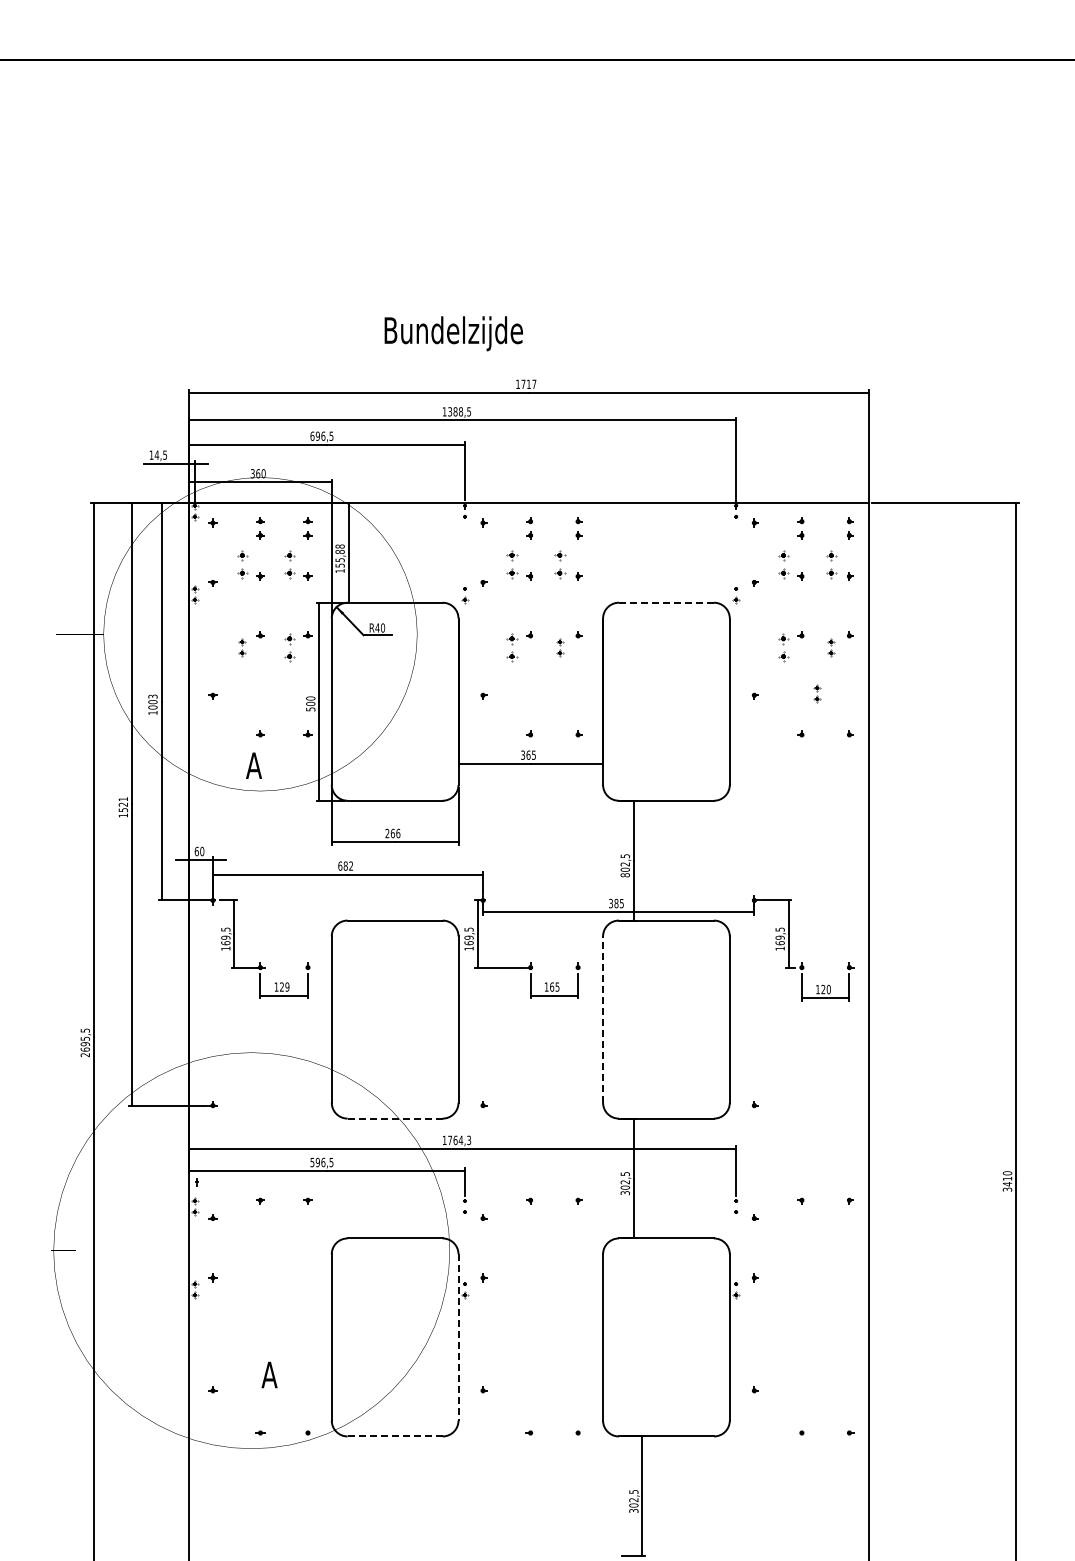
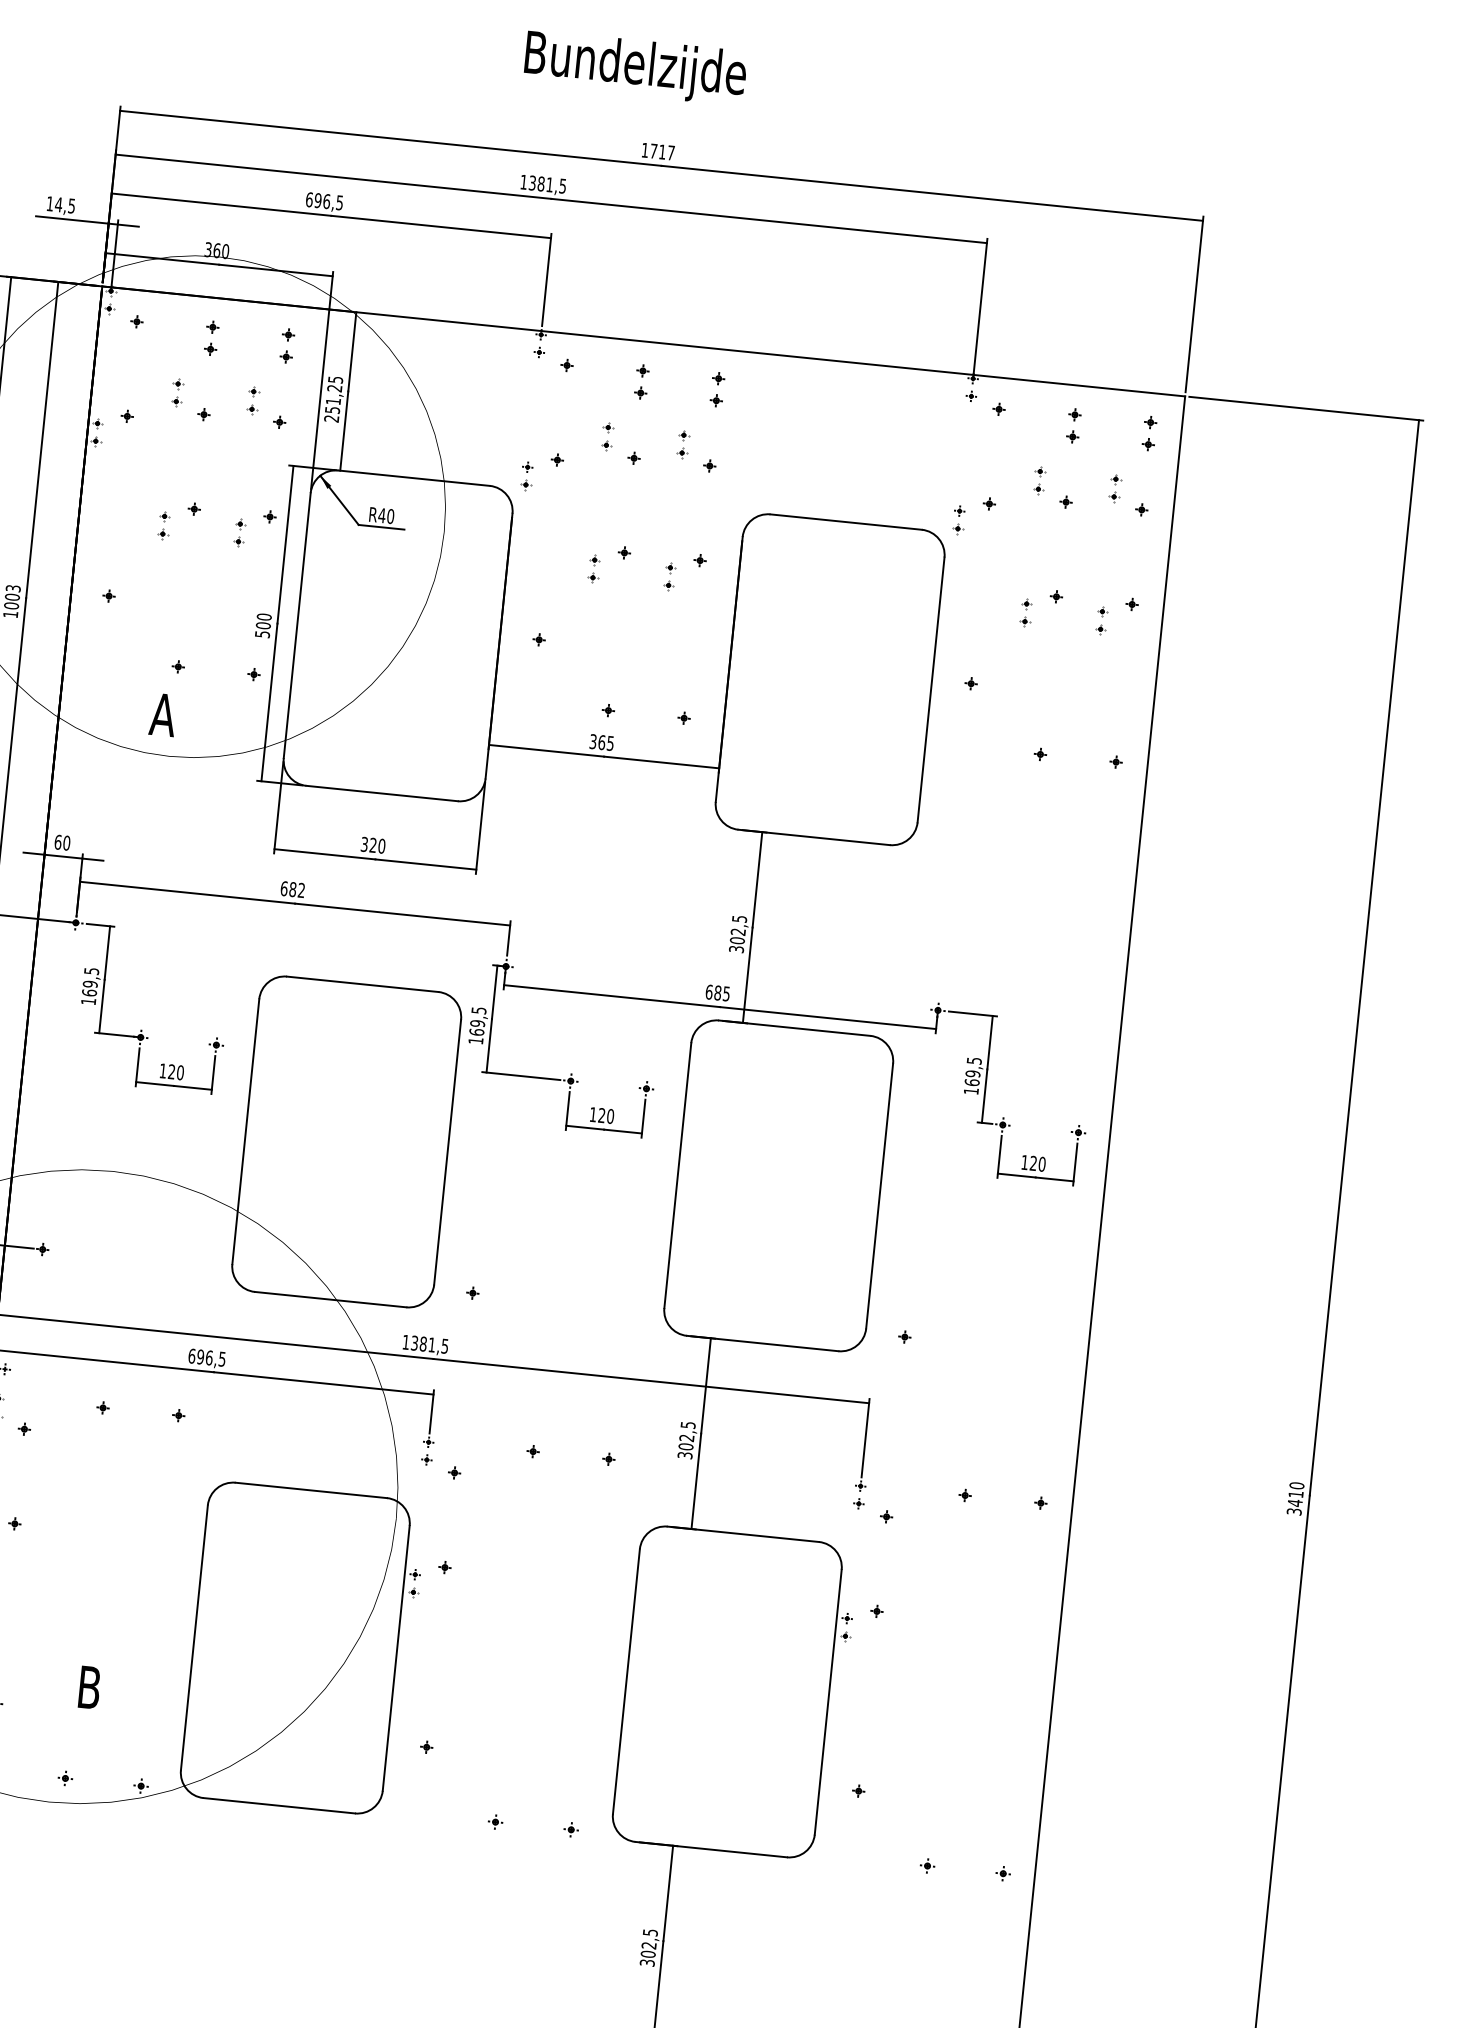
text: (453, 333) -> (635, 67), moved
text: (461, 411) -> (550, 184), 1388,5 -> 1381,5
text: (339, 558) -> (332, 398), 155,88 -> 251,25
part: (242, 564) -> (177, 392), size x0.62
part: (290, 564) -> (253, 400), size x0.62
part: (513, 564) -> (608, 436), size x0.62
part: (560, 564) -> (683, 444), size x0.62
part: (784, 564) -> (1040, 480), size x0.62
part: (831, 564) -> (1115, 487), size x0.62
line: (666, 602) -> (846, 521), dashed -> solid
part: (290, 647) -> (240, 532), size x0.62
part: (513, 647) -> (595, 568), size x0.62
part: (784, 647) -> (1026, 612), size x0.62
part: (817, 693) -> (1071, 691), removed
text: (392, 833) -> (372, 845), 266 -> 320
text: (624, 875) -> (735, 949), 802,5 -> 302,5
text: (611, 903) -> (710, 992), 385 -> 685
text: (287, 986) -> (180, 1071), 129 -> 120
text: (554, 986) -> (605, 1115), 165 -> 120
line: (603, 1019) -> (678, 1175), dashed -> solid
line: (395, 1118) -> (331, 1299), dashed -> solid
text: (459, 1140) -> (429, 1344), 1764,3 -> 1381,5
text: (312, 1162) -> (192, 1356), 596,5 -> 696,5
line: (458, 1337) -> (396, 1658), dashed -> solid
text: (269, 1374) -> (89, 1686), A -> B
line: (395, 1436) -> (279, 1805), dashed -> solid

